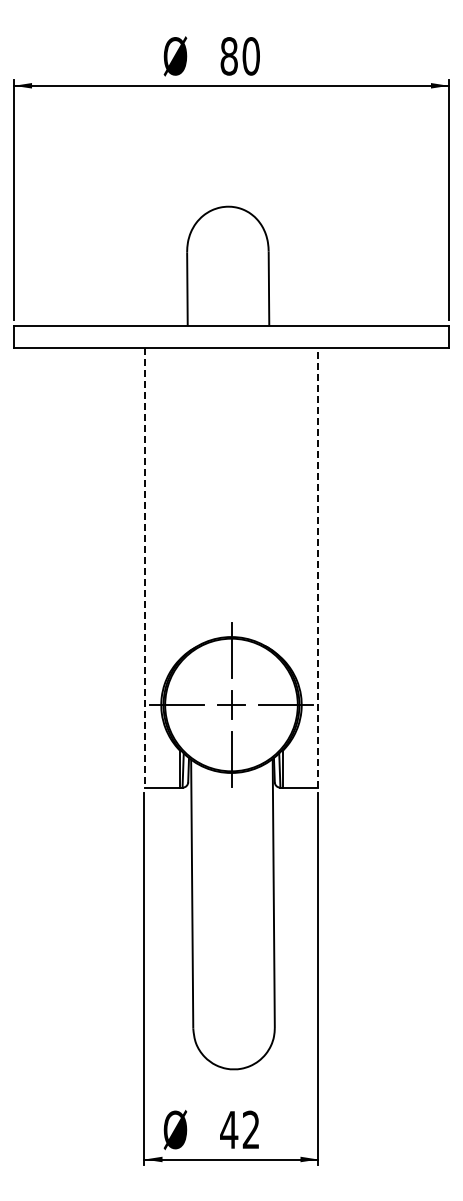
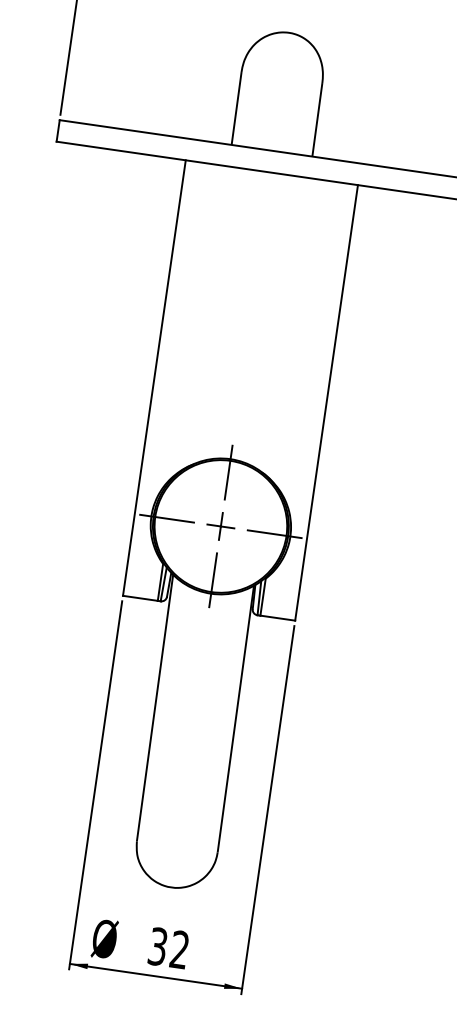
line: (318, 567) -> (326, 402), dashed -> solid
line: (144, 568) -> (154, 378), dashed -> solid
text: (229, 1129) -> (158, 946), 42 -> 32

